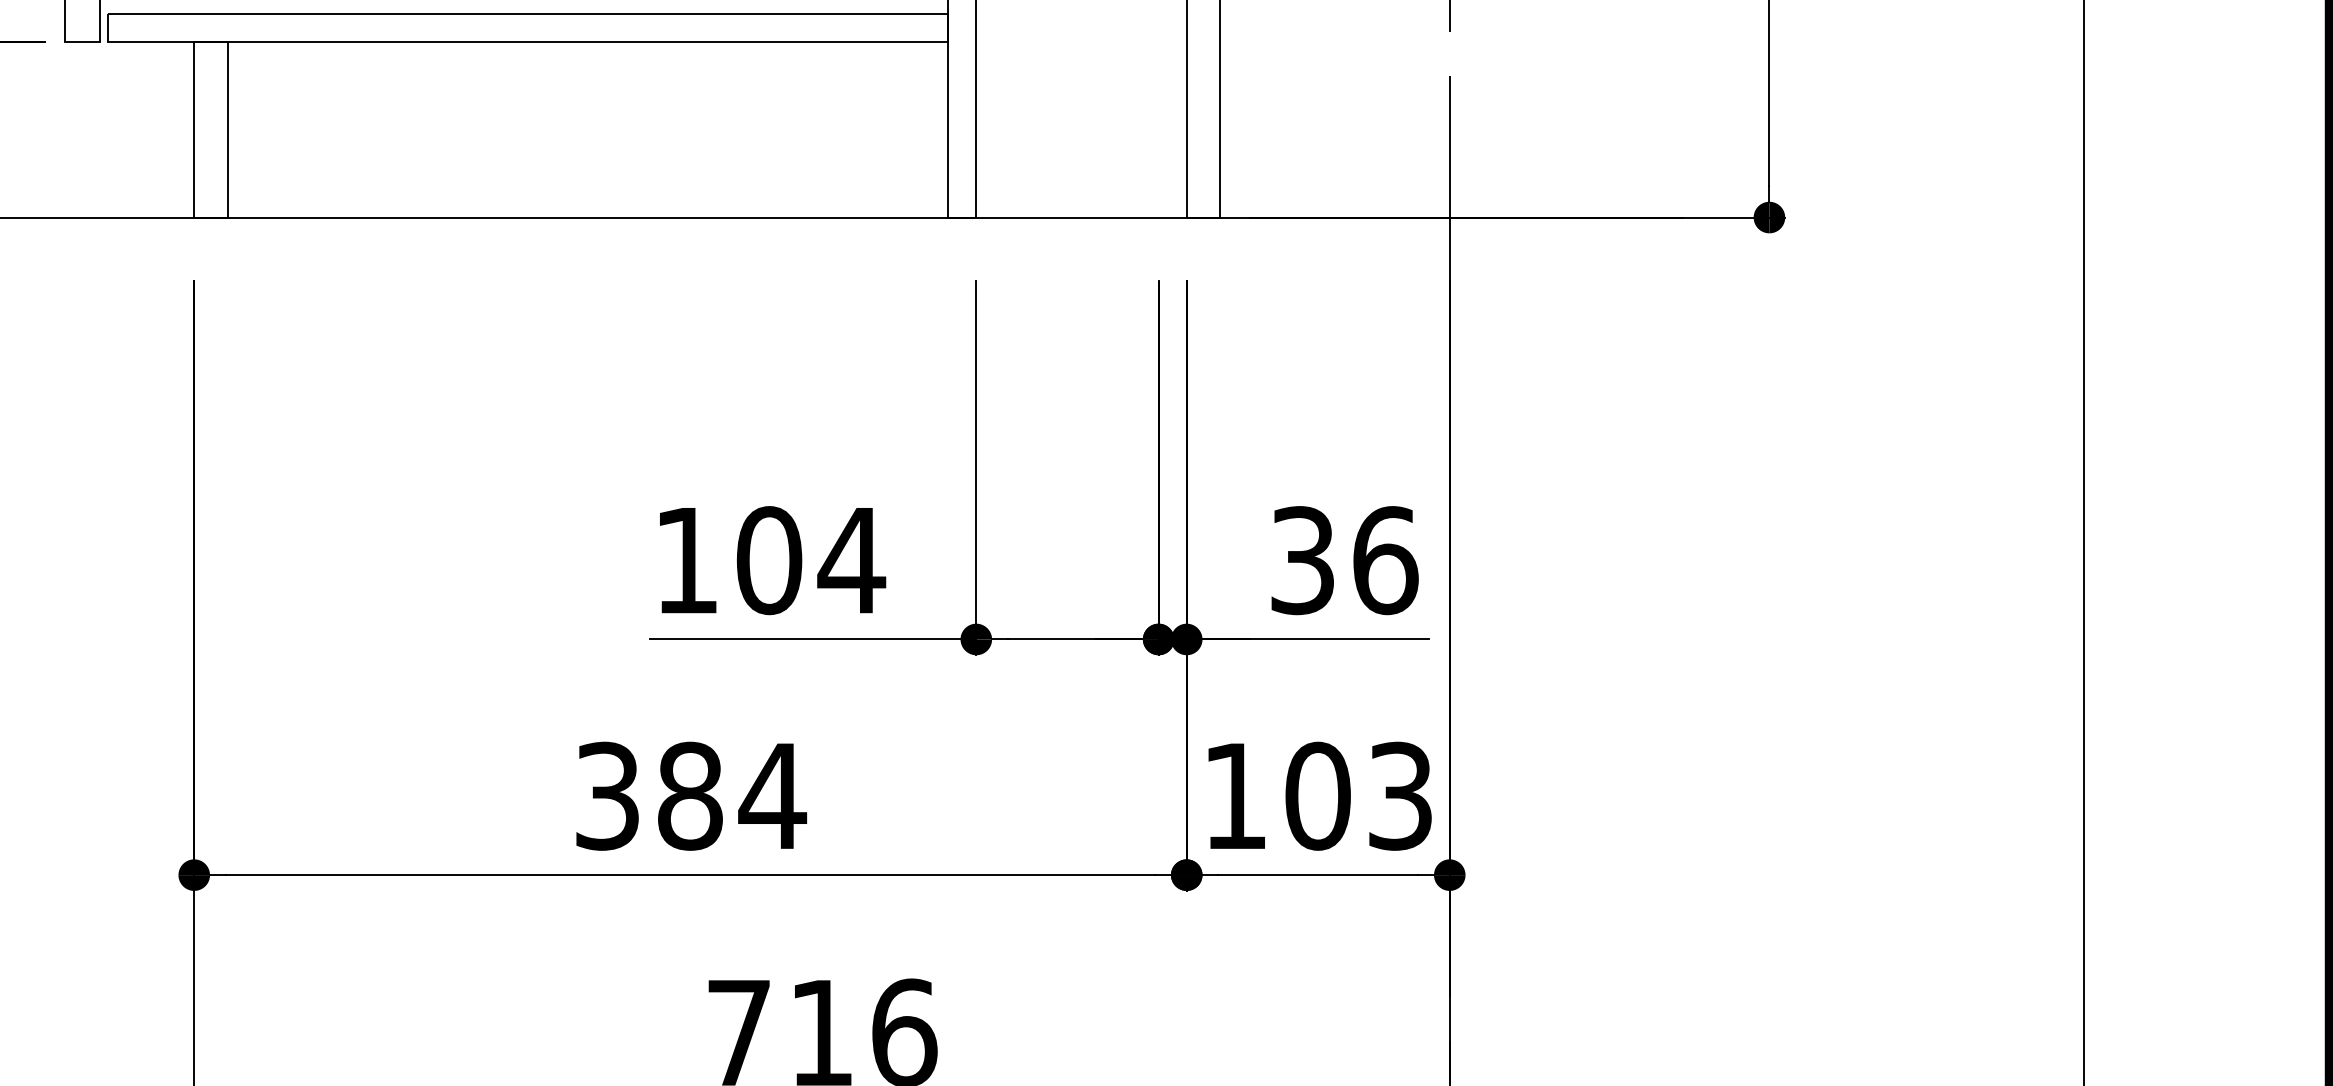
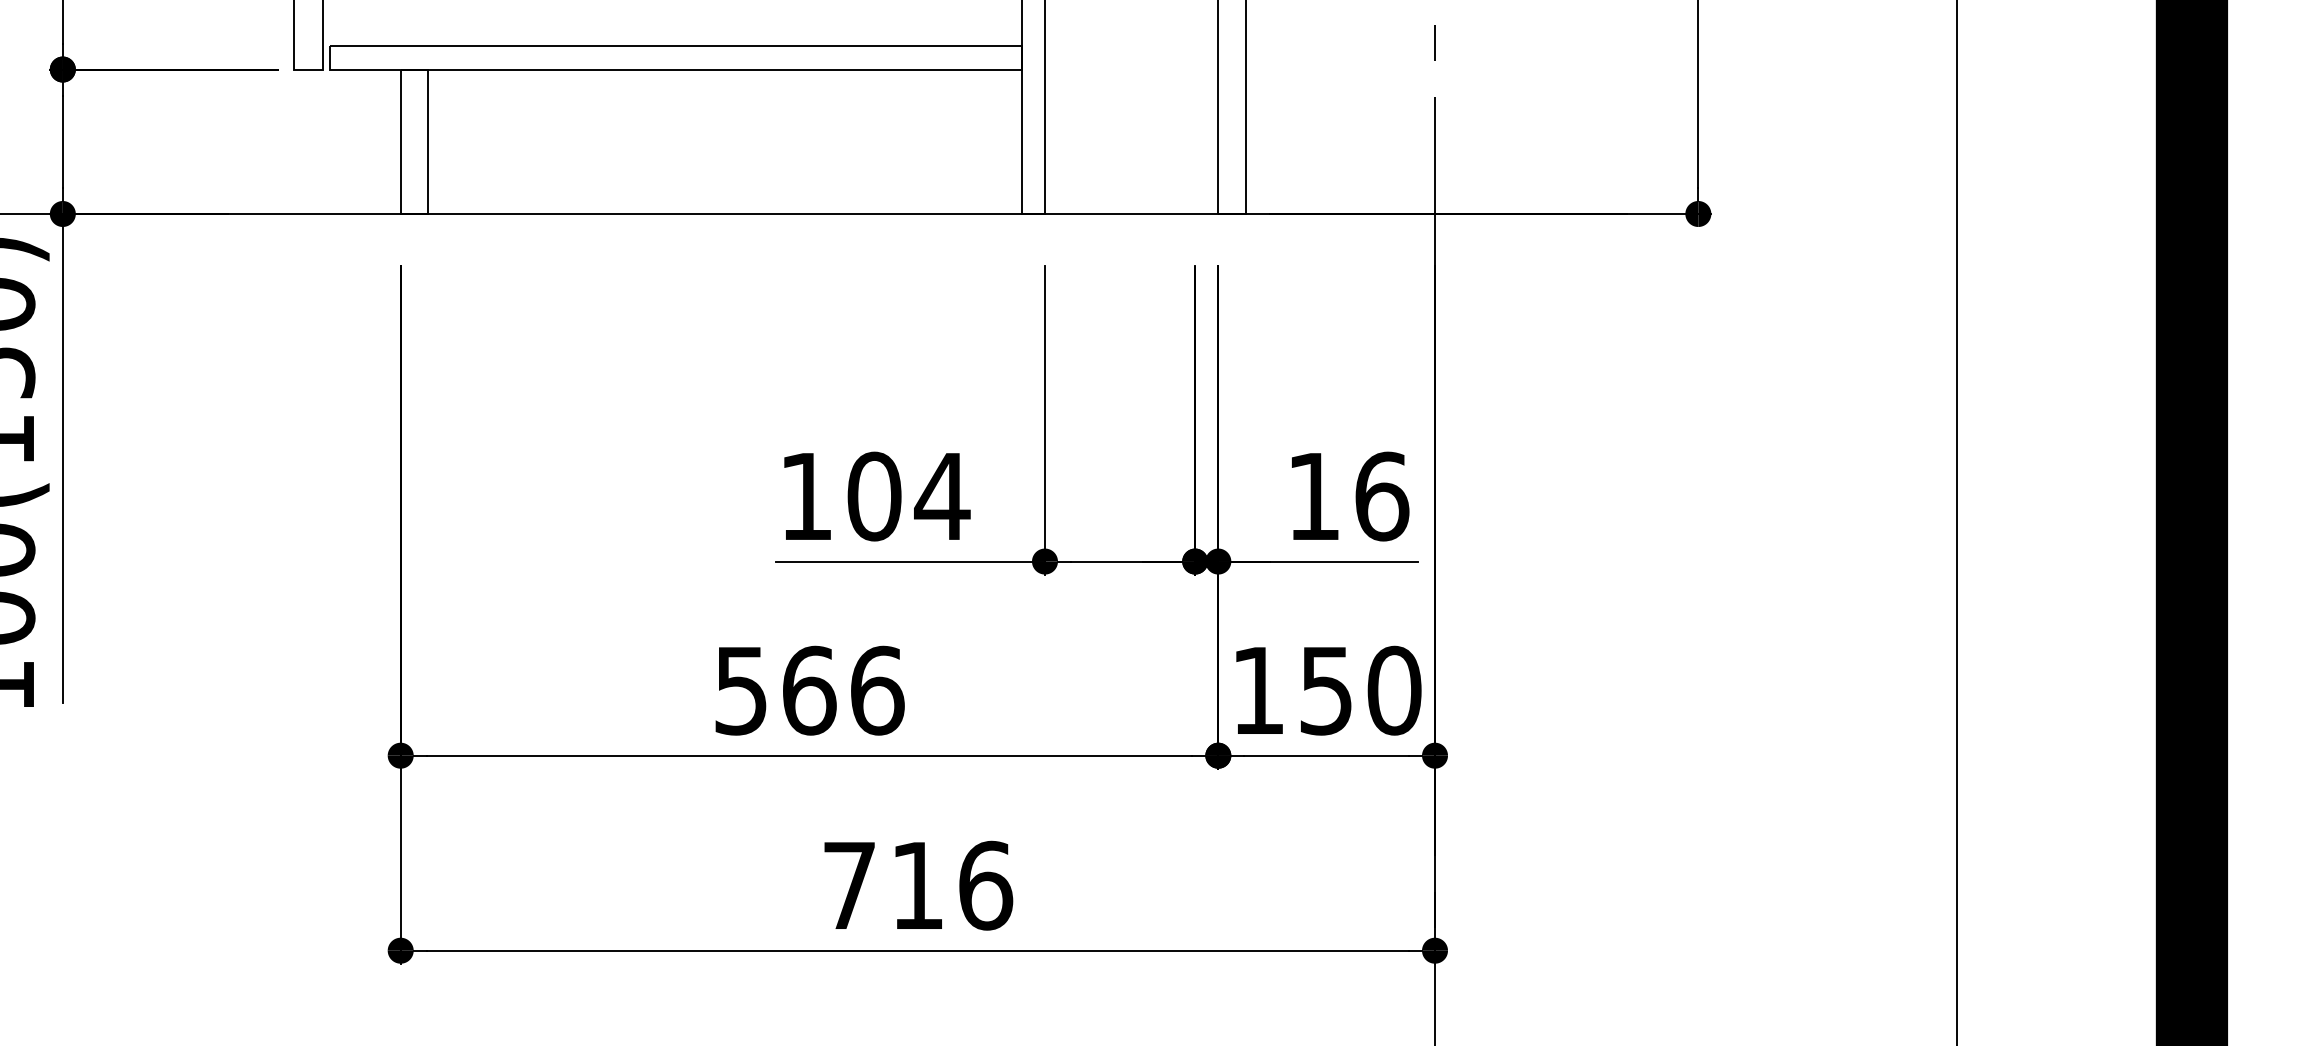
text: (1302, 560) -> (1313, 496), 36 -> 16
text: (691, 795) -> (810, 690), 384 -> 566
text: (1359, 795) -> (1360, 690), 103 -> 150

